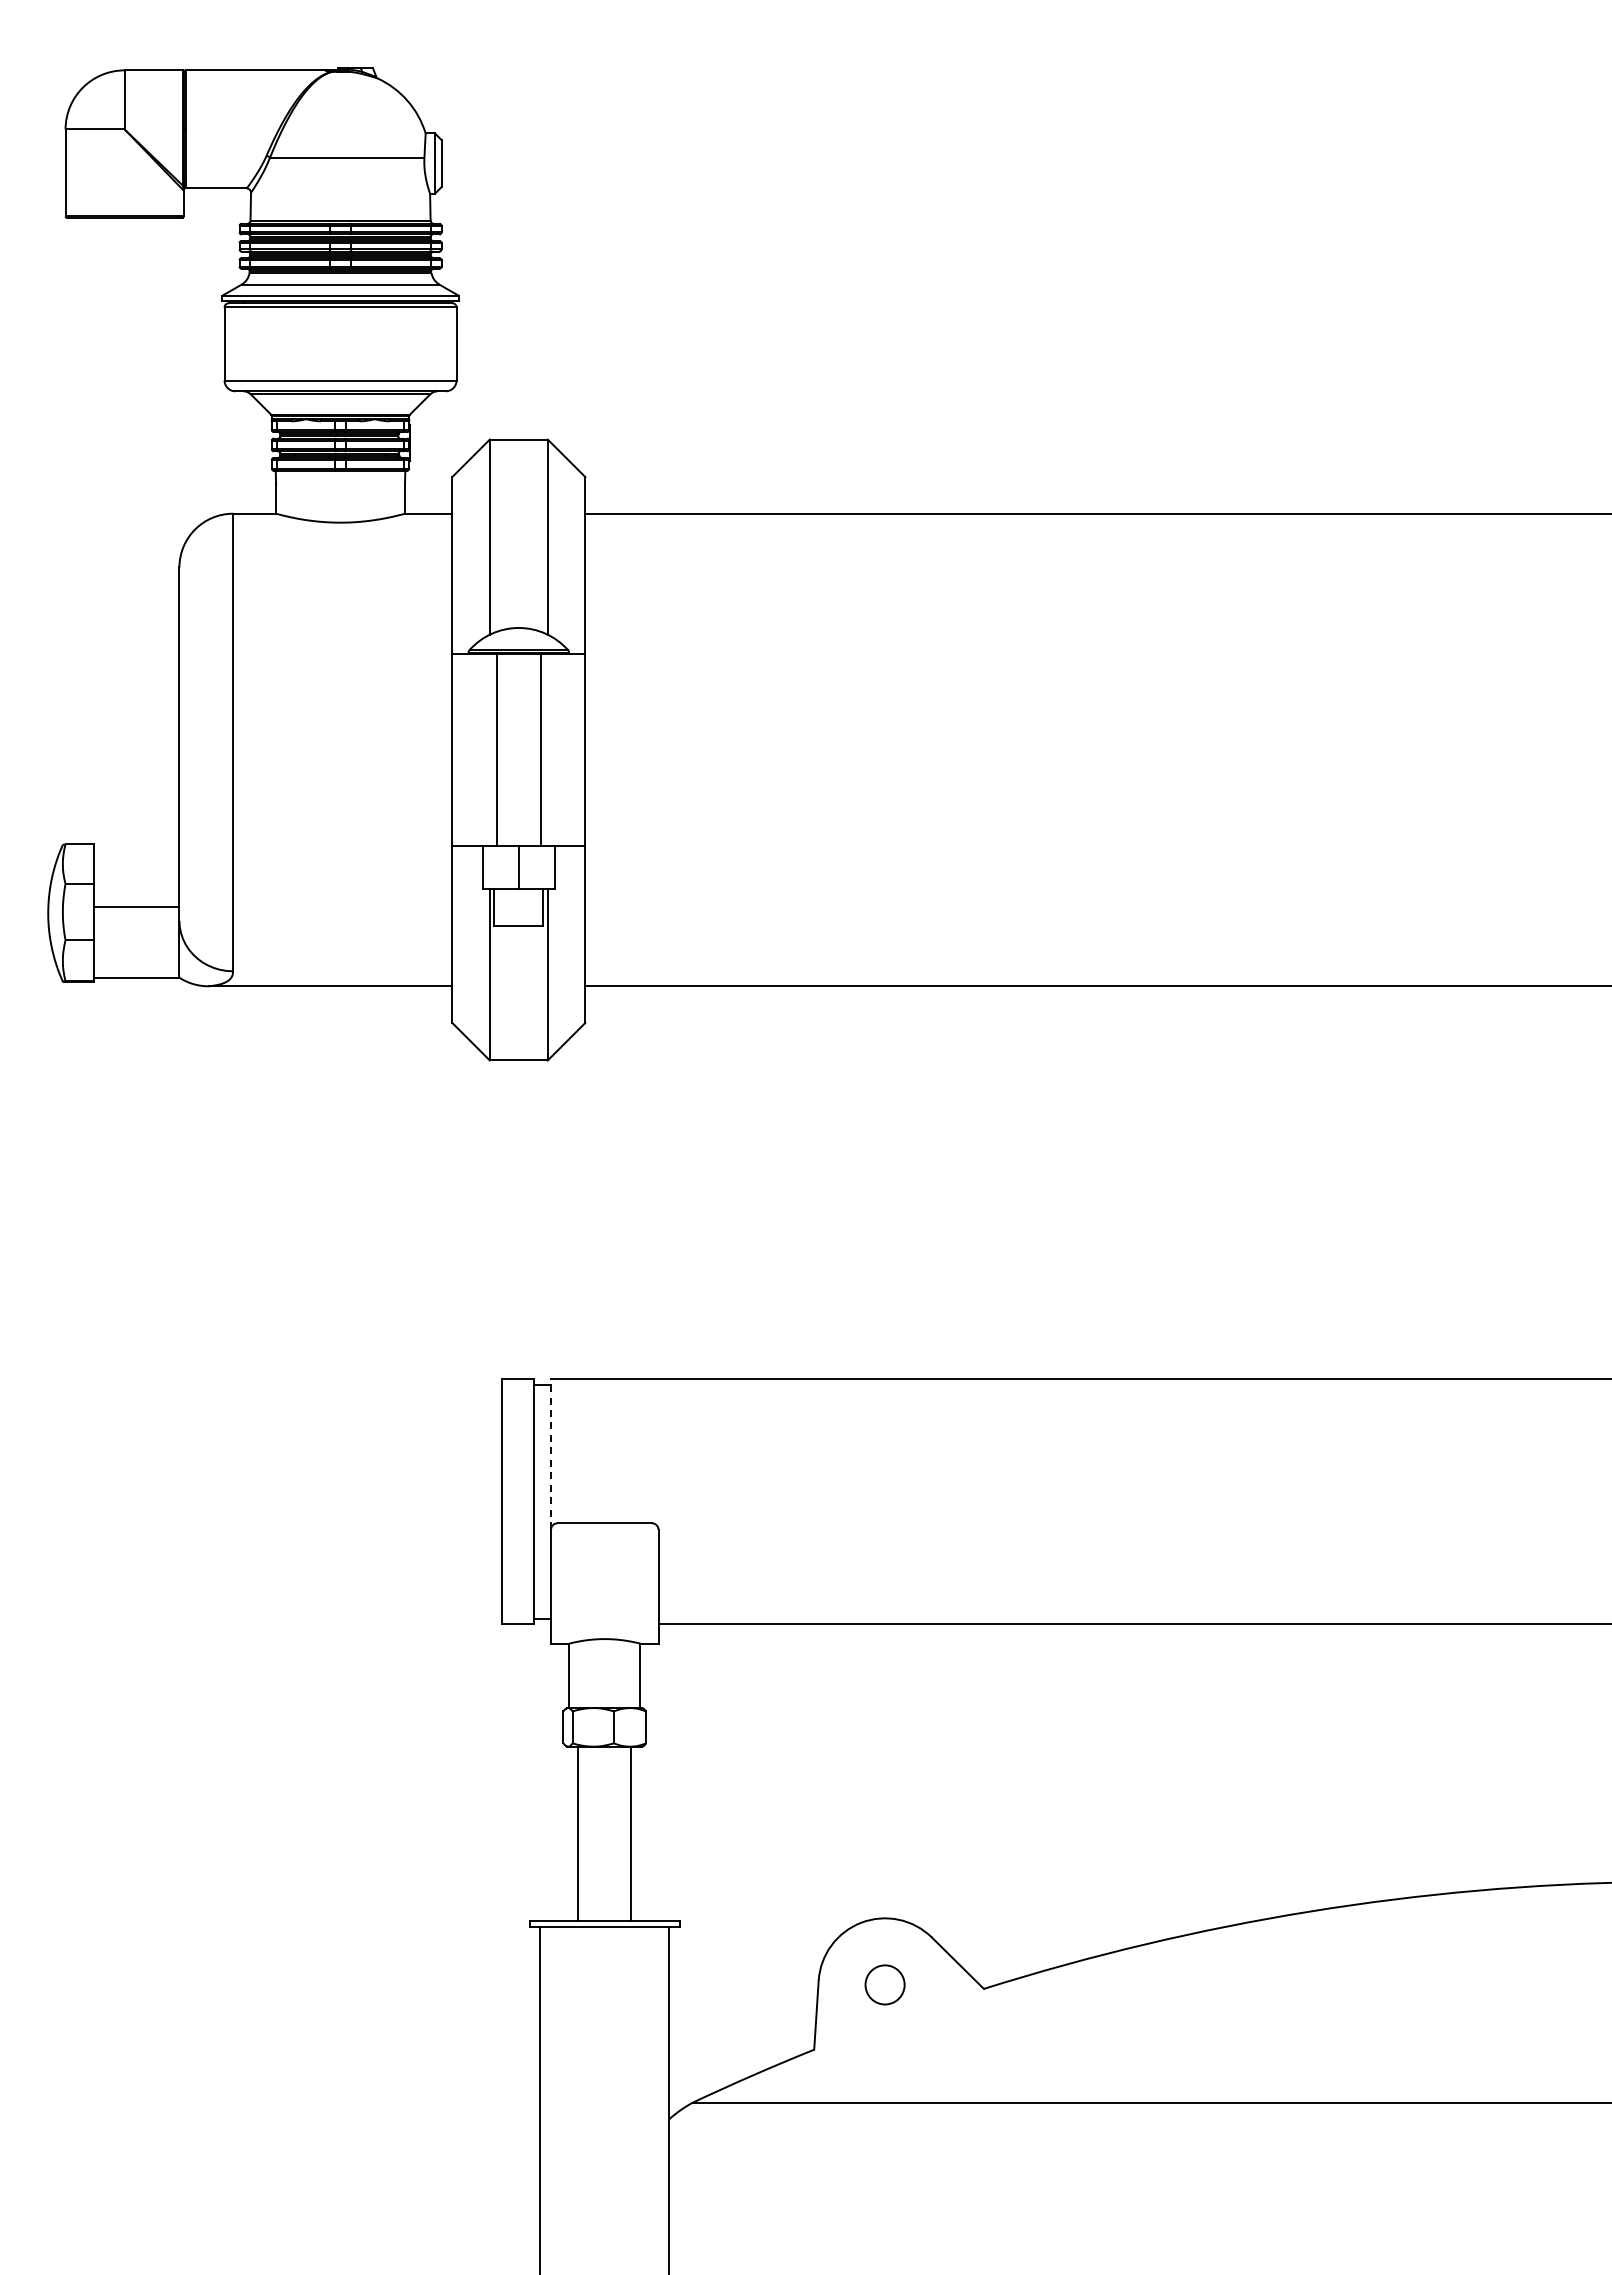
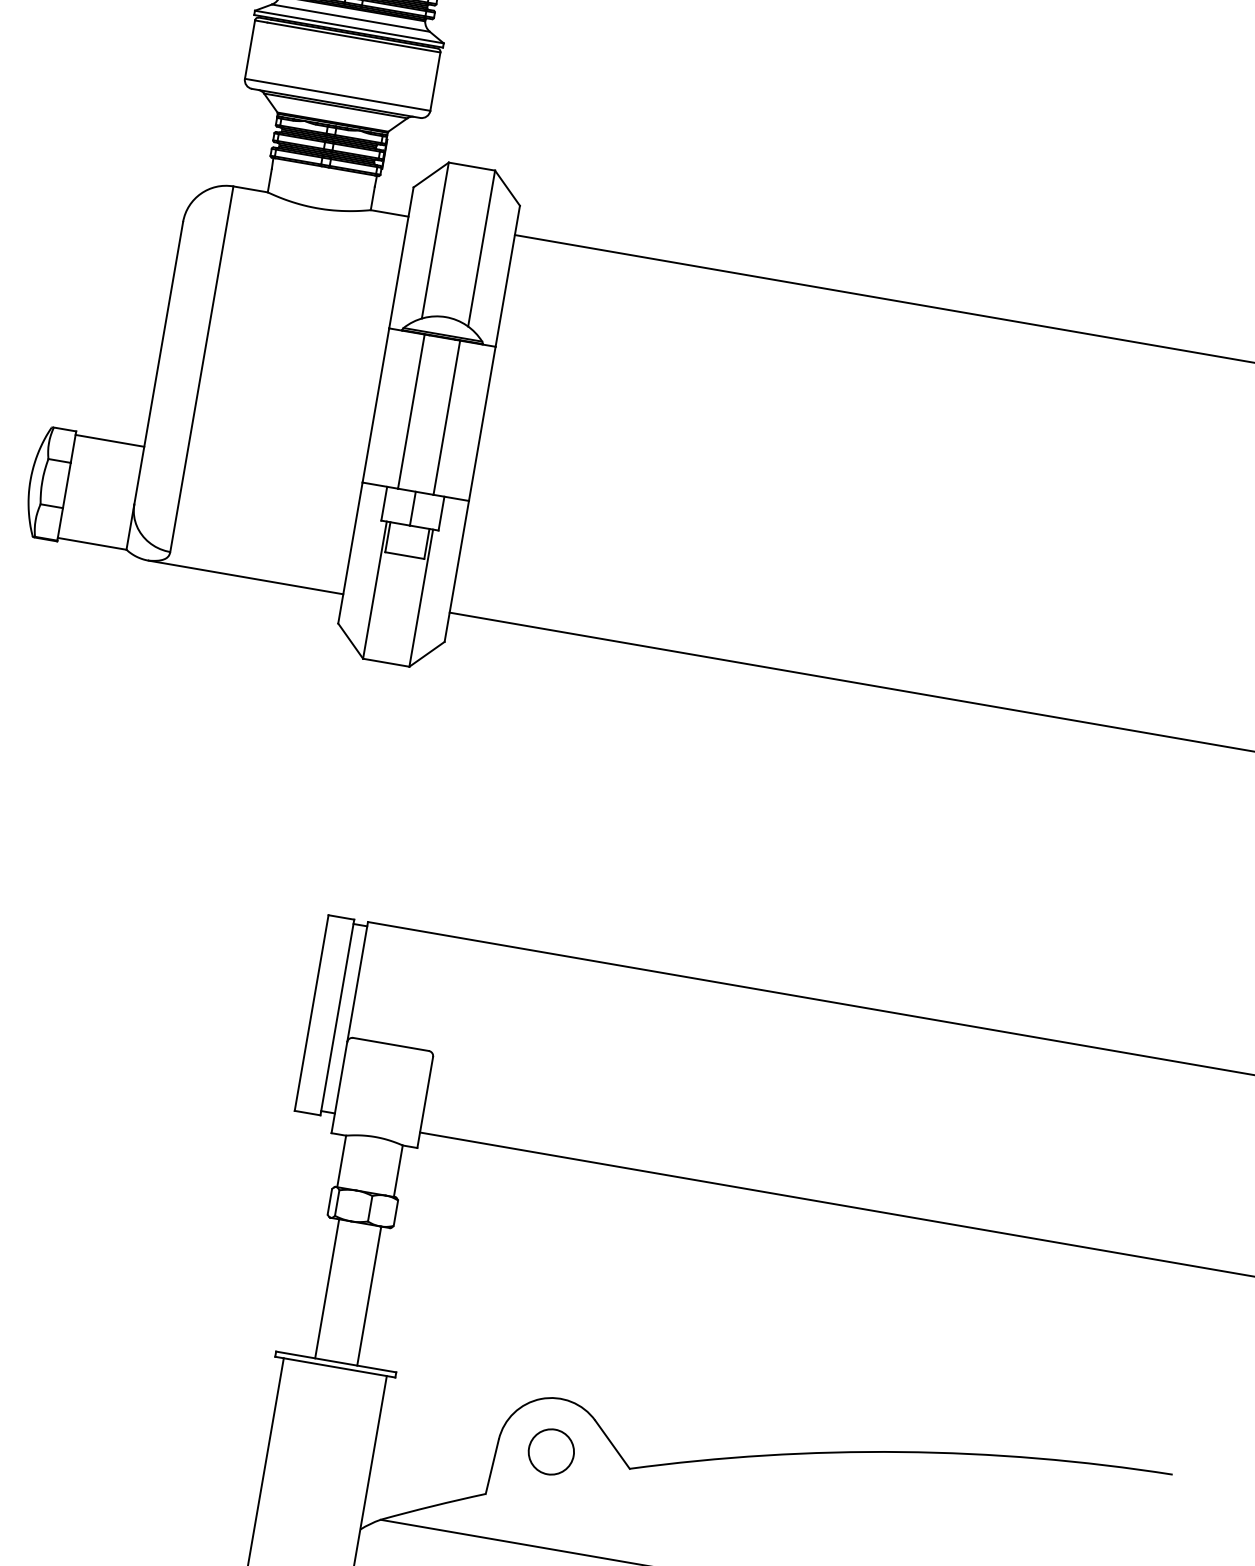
line: (136, 906) -> (110, 440), moved
line: (551, 1454) -> (357, 982), dashed -> solid
circle: (884, 1984) -> (550, 1451), size x1.43

